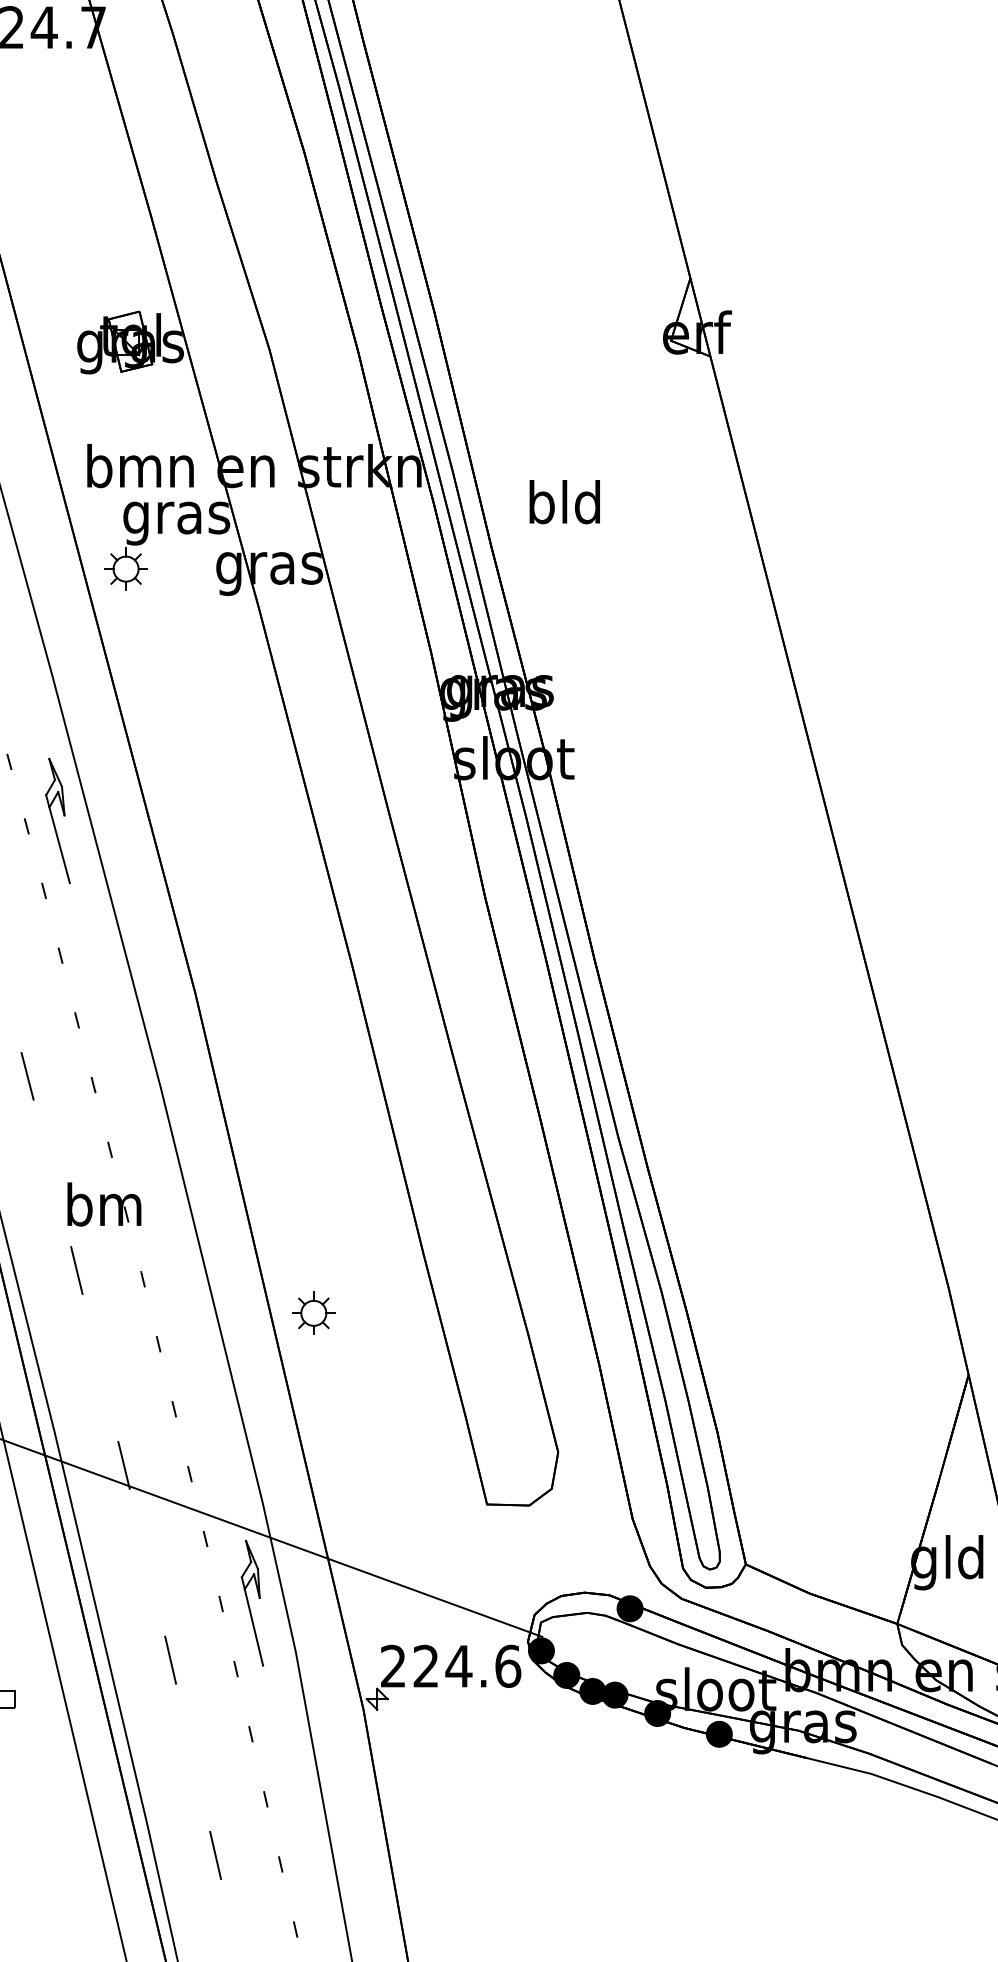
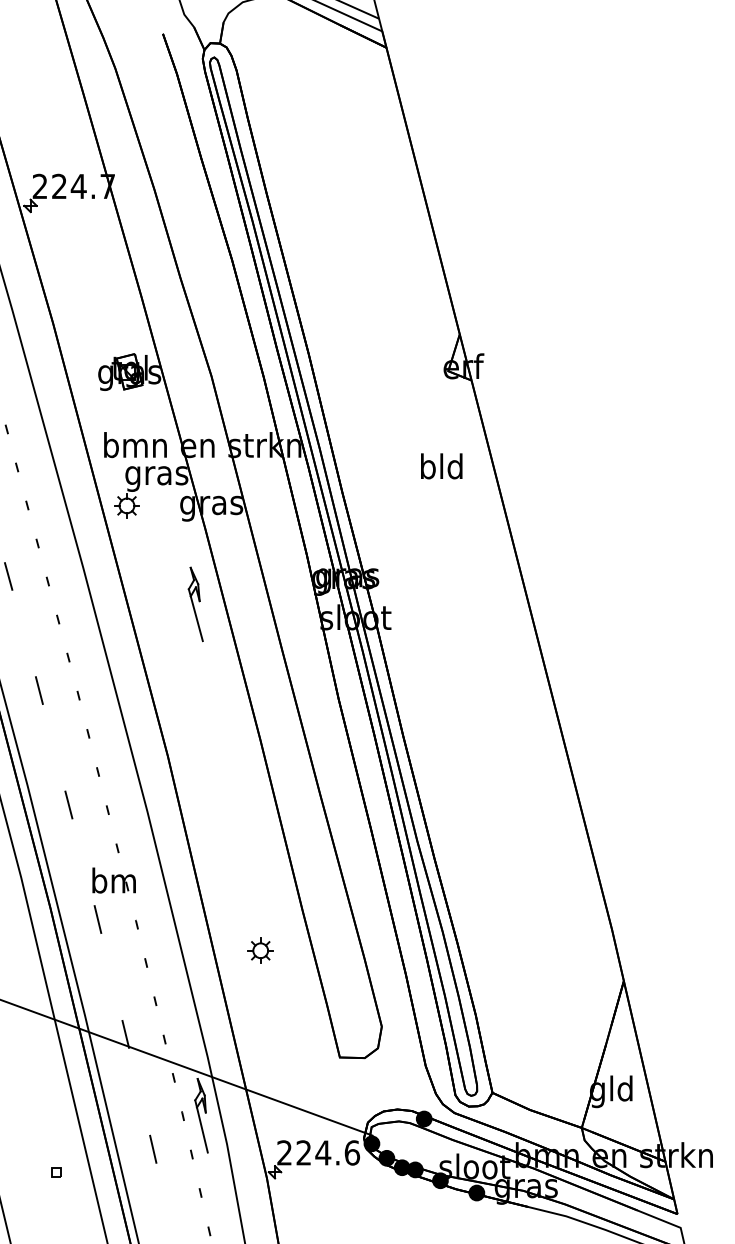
text: (564, 502) -> (441, 466), moved
part: (57, 821) -> (195, 604), moved
part: (313, 1312) -> (260, 950), moved

